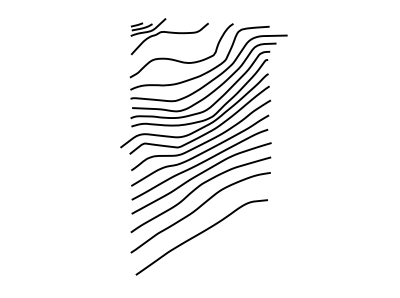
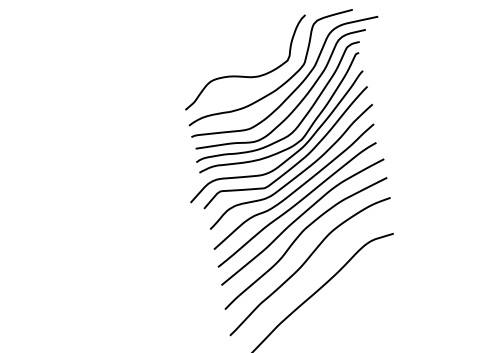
part: (169, 36) -> (226, 47), removed

